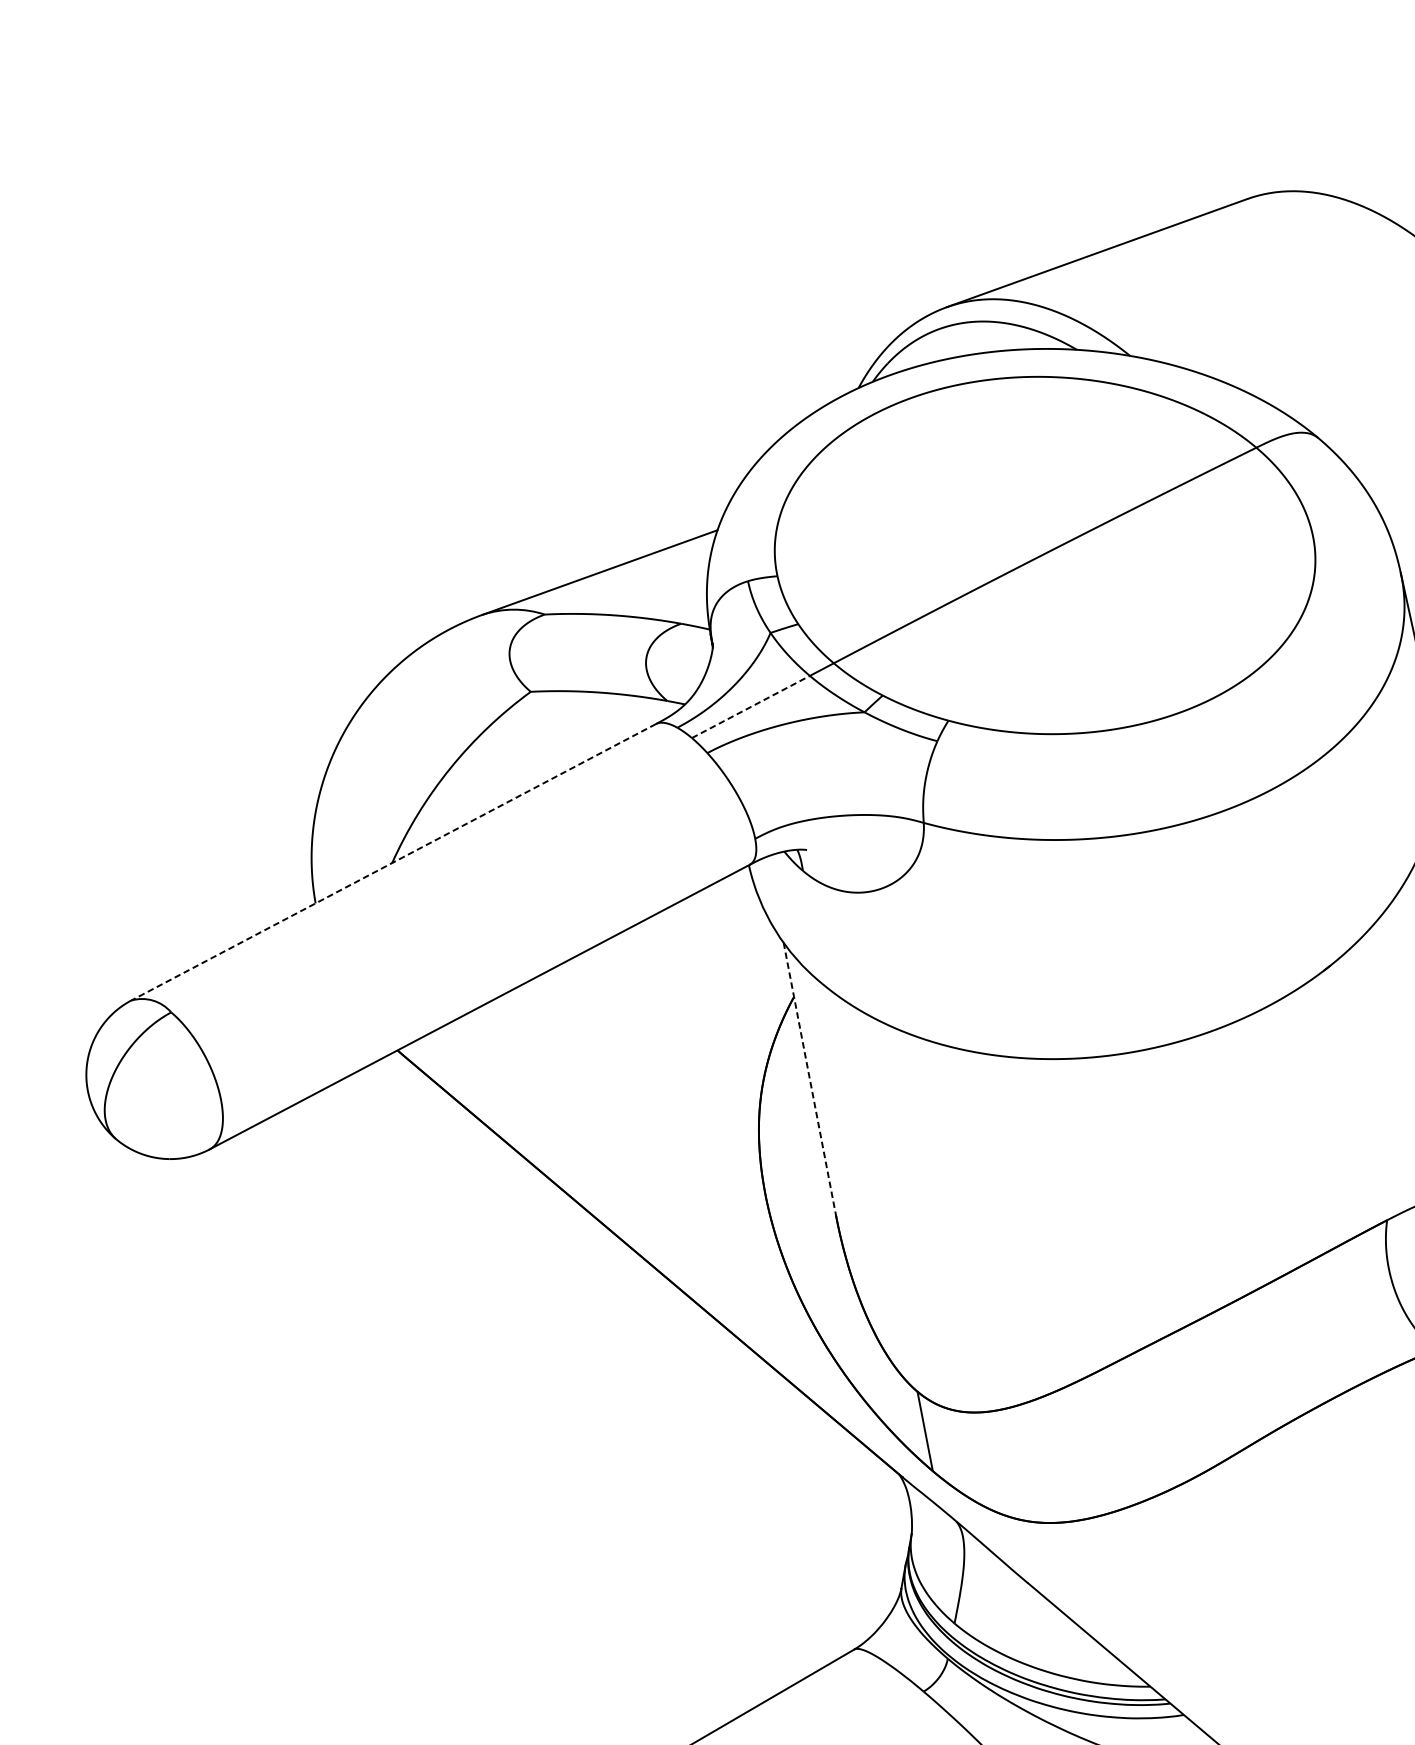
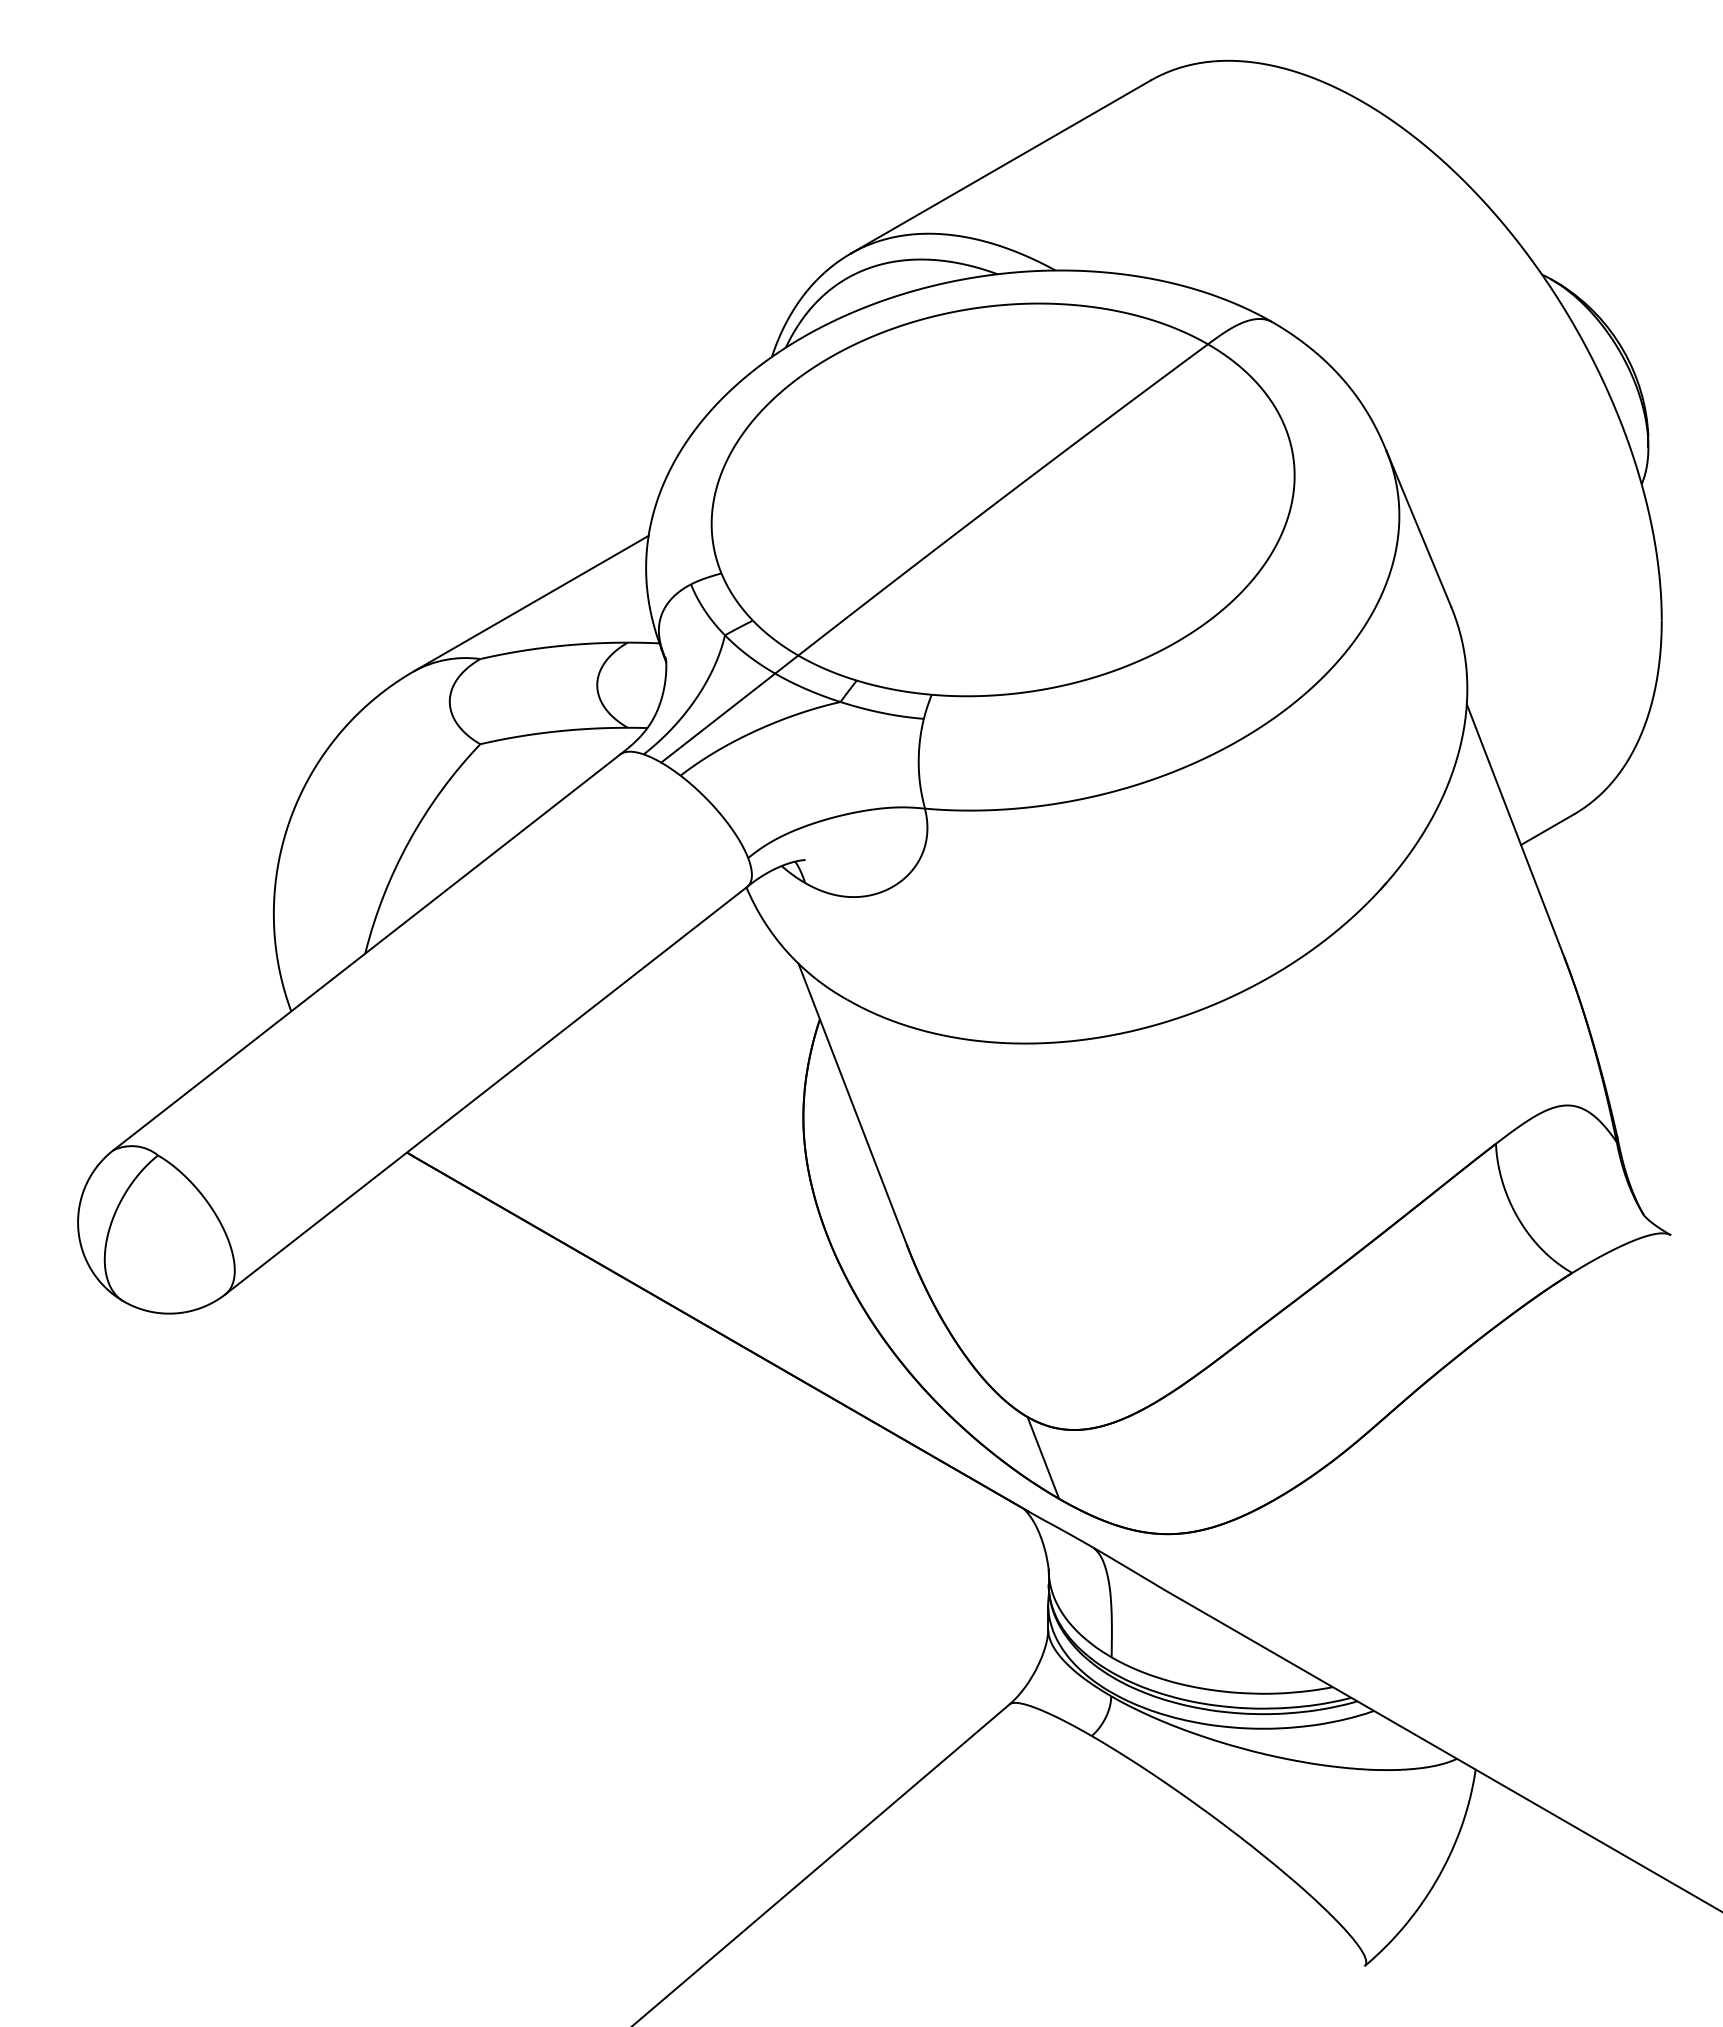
line: (751, 706) -> (718, 717), dashed -> solid
line: (393, 862) -> (366, 952), dashed -> solid
line: (809, 1079) -> (852, 1104), dashed -> solid

